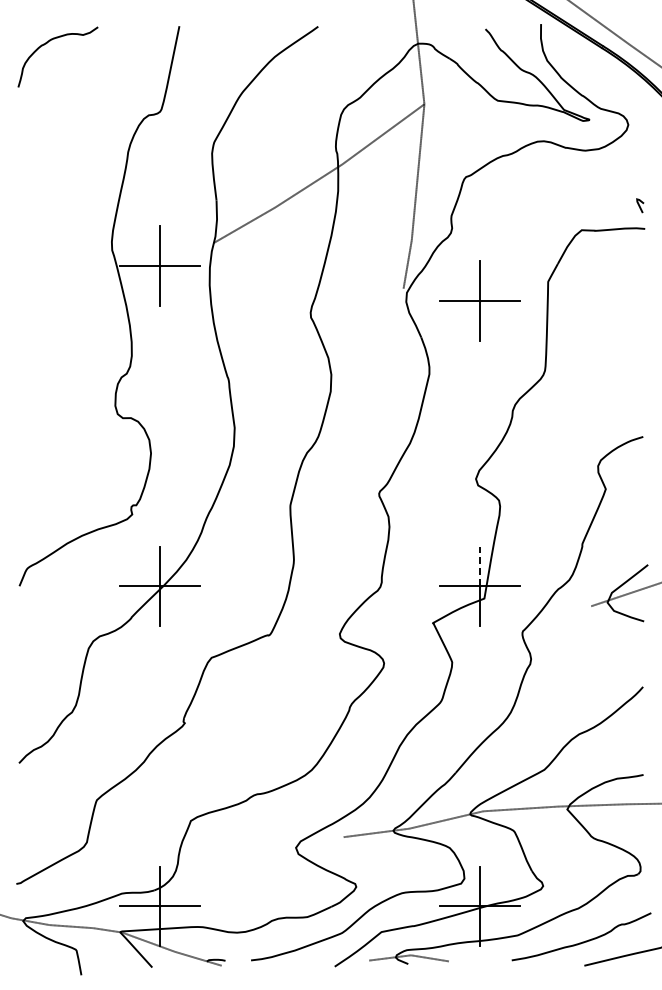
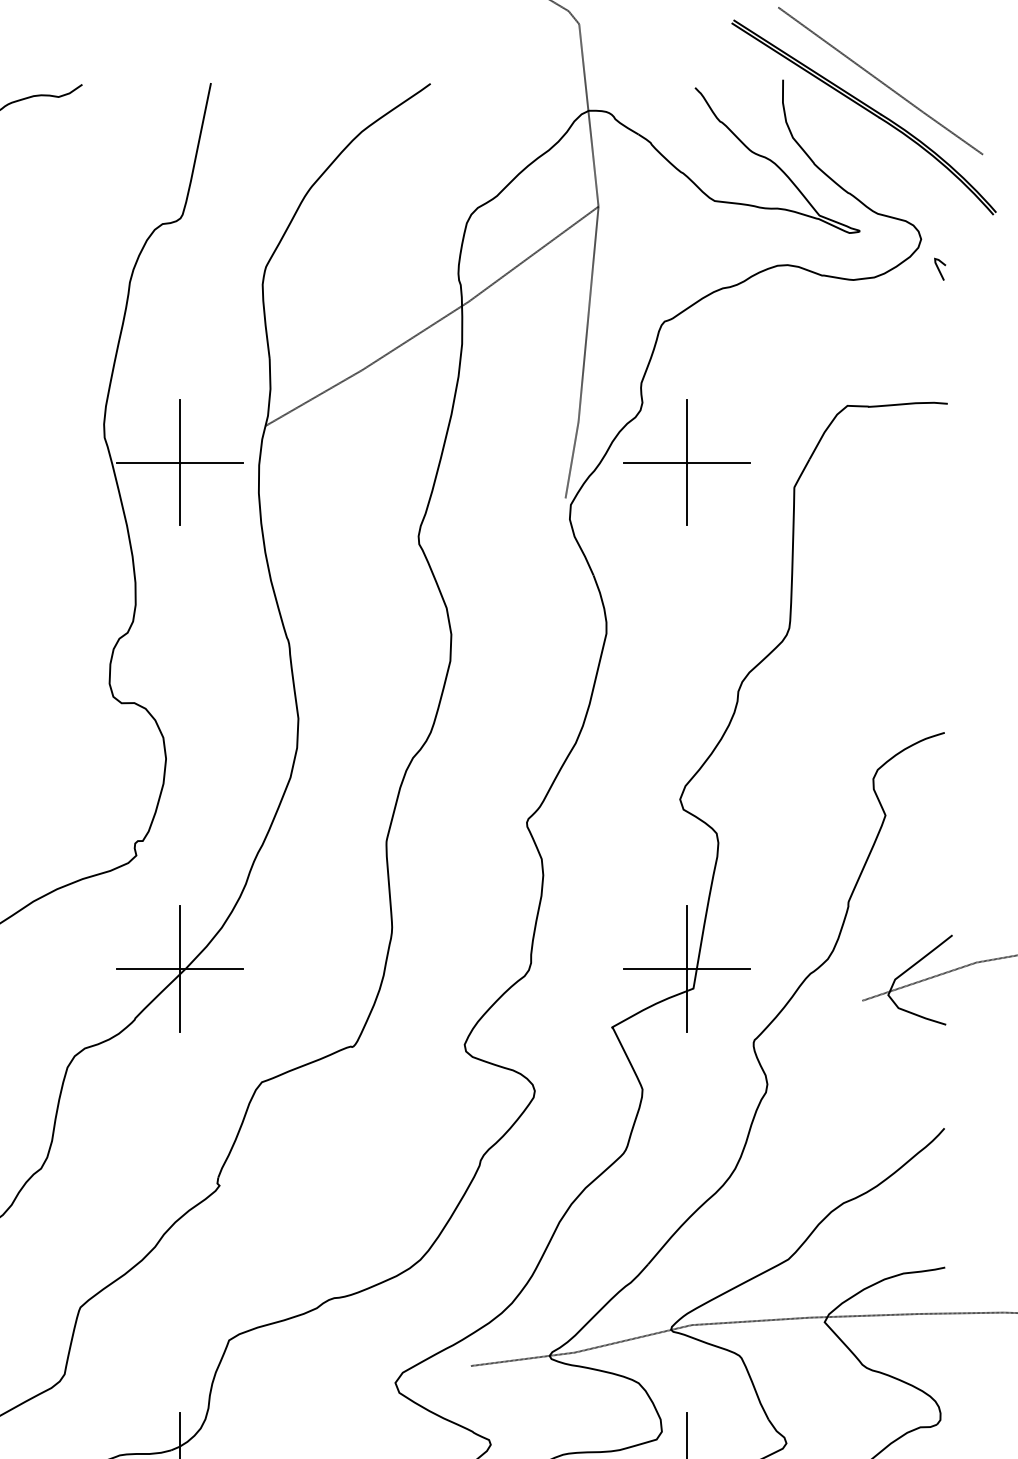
curve: (640, 205) -> (940, 268), moved
part: (479, 300) -> (685, 461), moved
line: (480, 566) -> (687, 937), dashed -> solid

